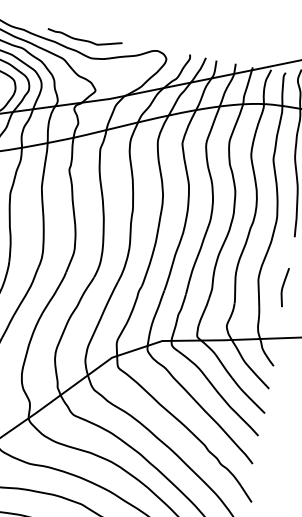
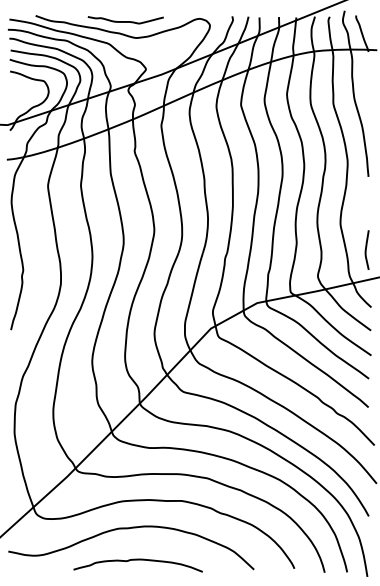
curve: (283, 286) -> (366, 249), moved

